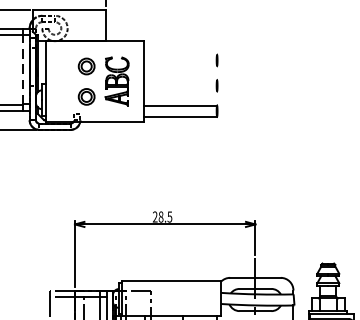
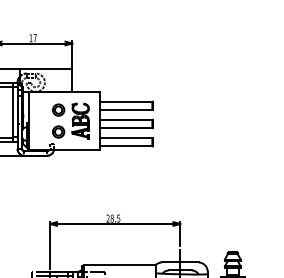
line: (180, 54) -> (126, 101), added
line: (180, 65) -> (126, 109), added
line: (22, 68) -> (12, 111), dashed -> solid
line: (180, 80) -> (126, 120), added
line: (180, 91) -> (126, 128), added

